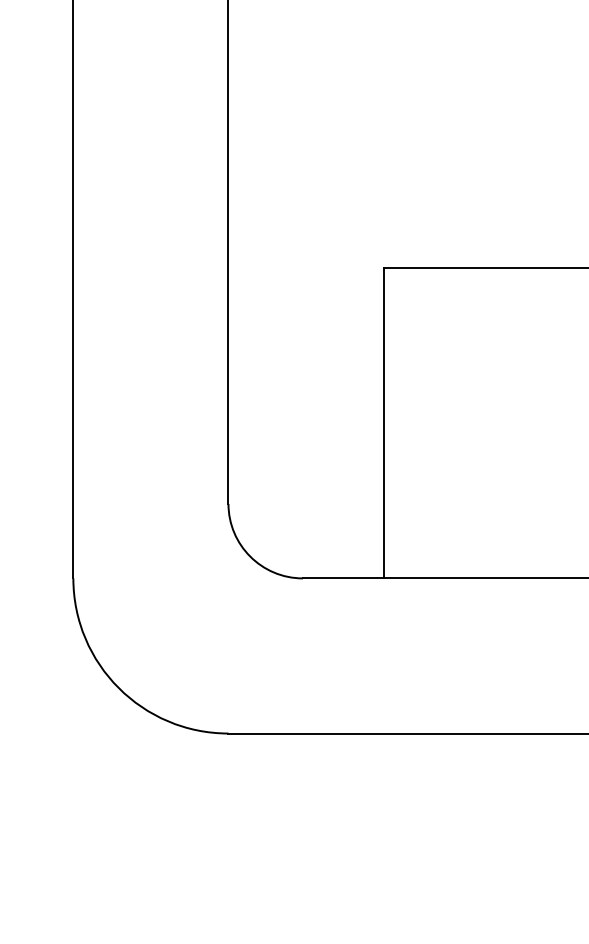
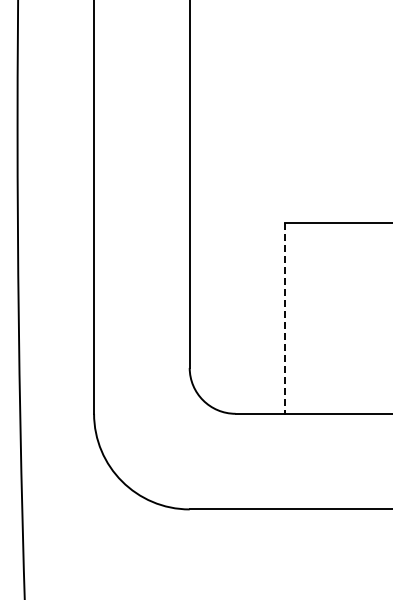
line: (383, 423) -> (285, 318), solid -> dashed

